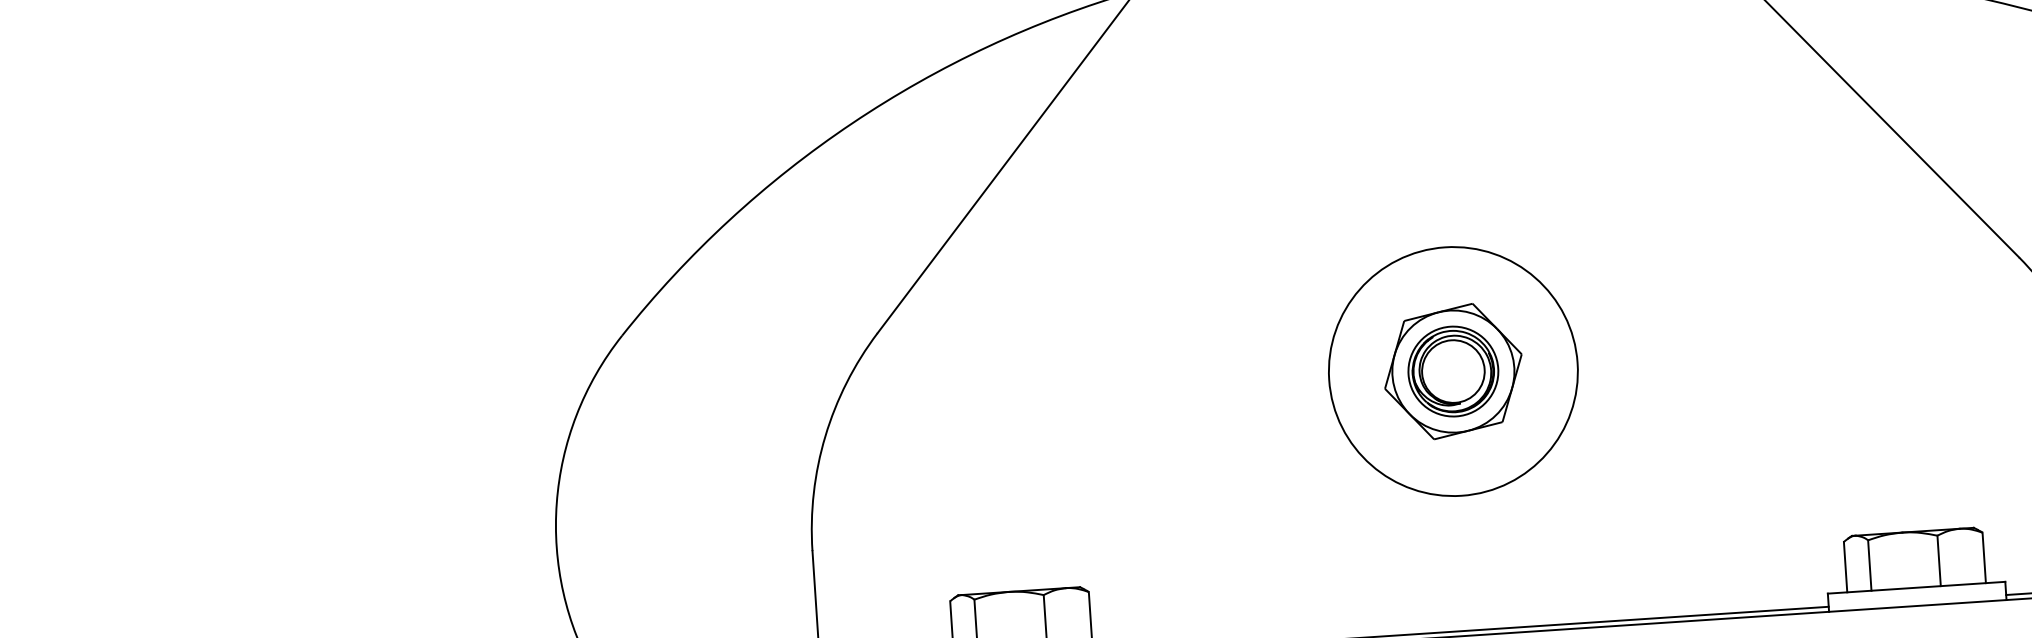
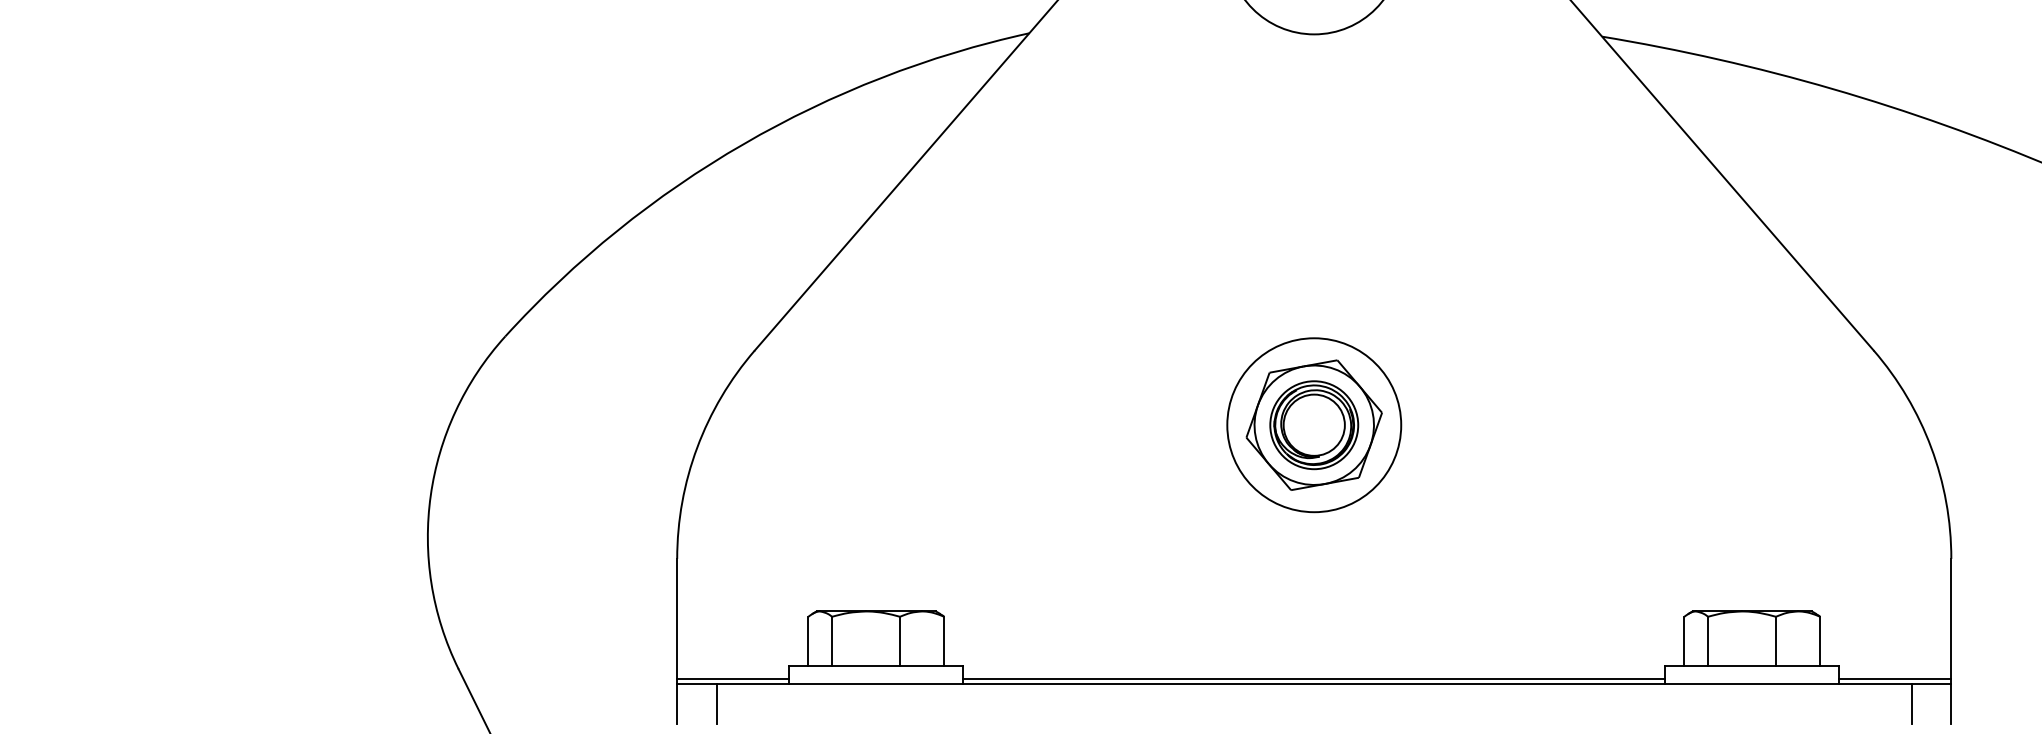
circle: (1453, 371) -> (1314, 425), size x0.71

